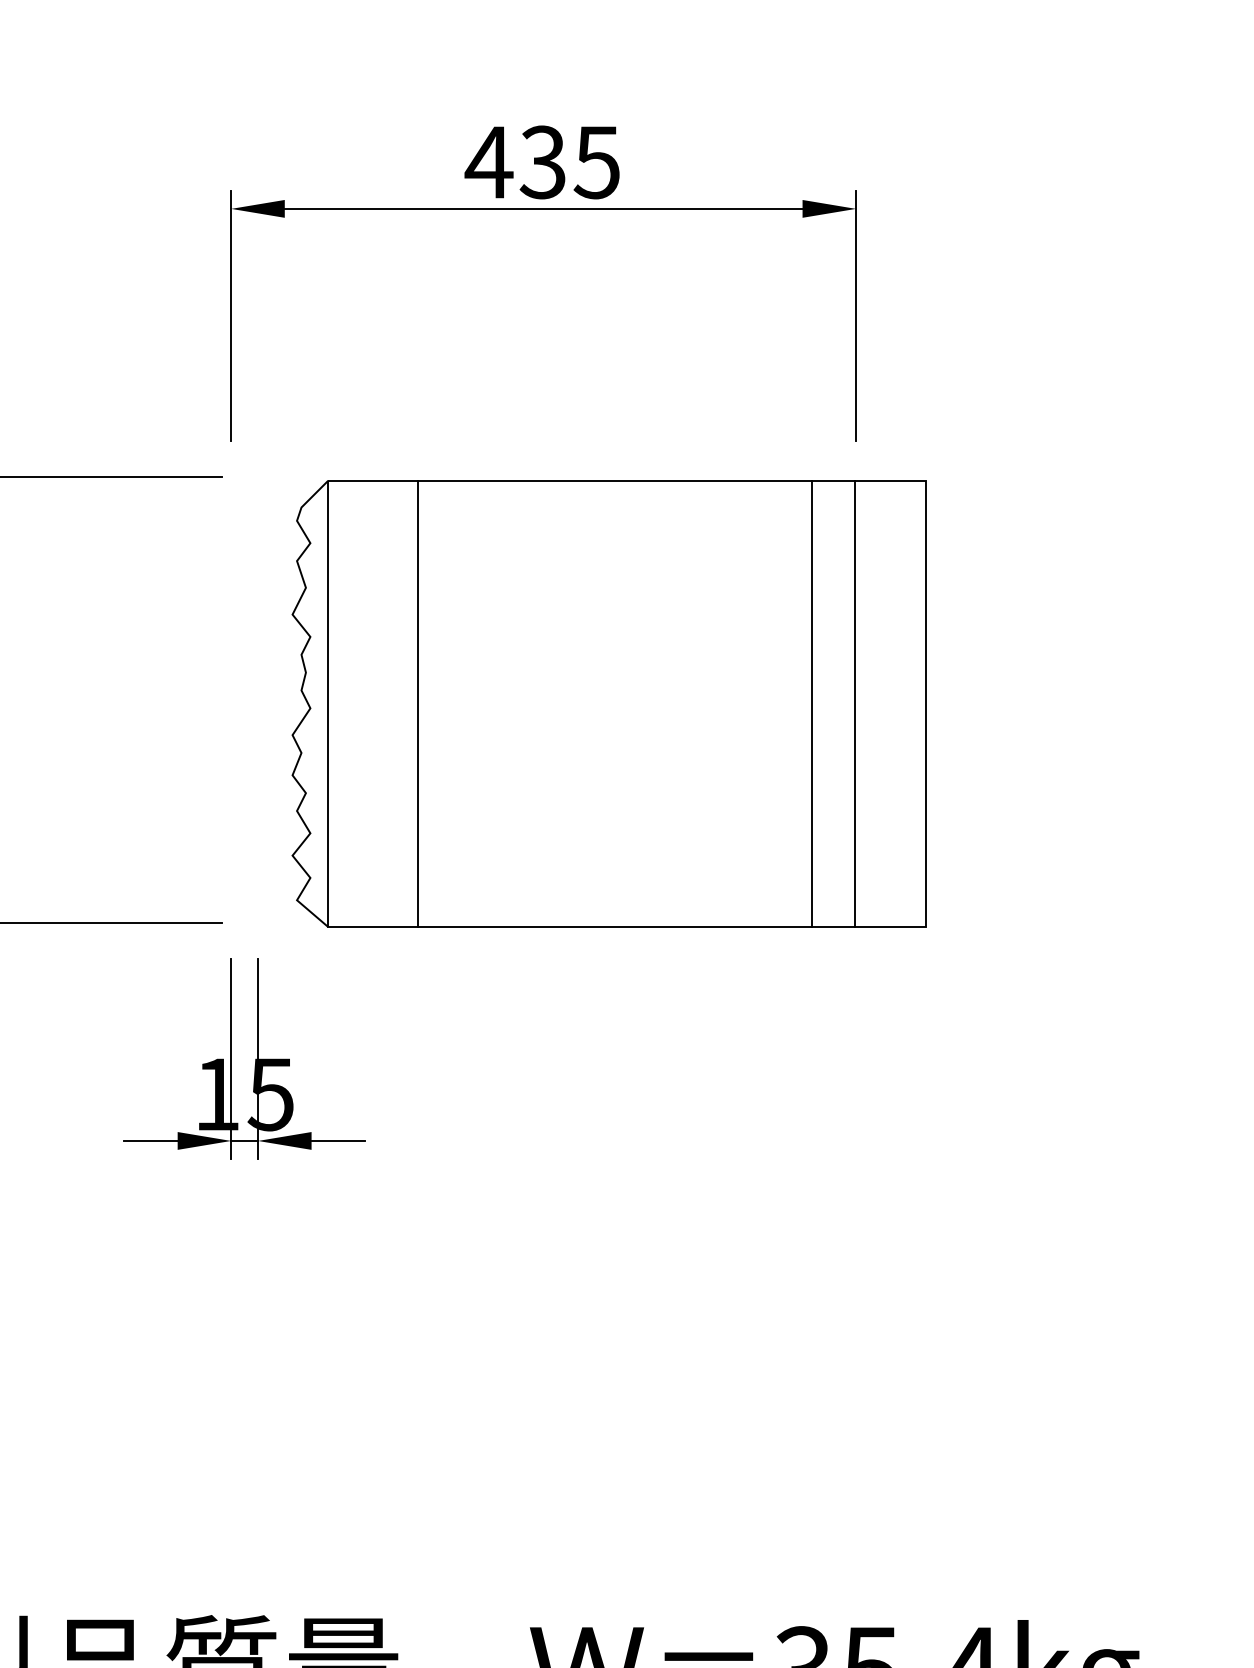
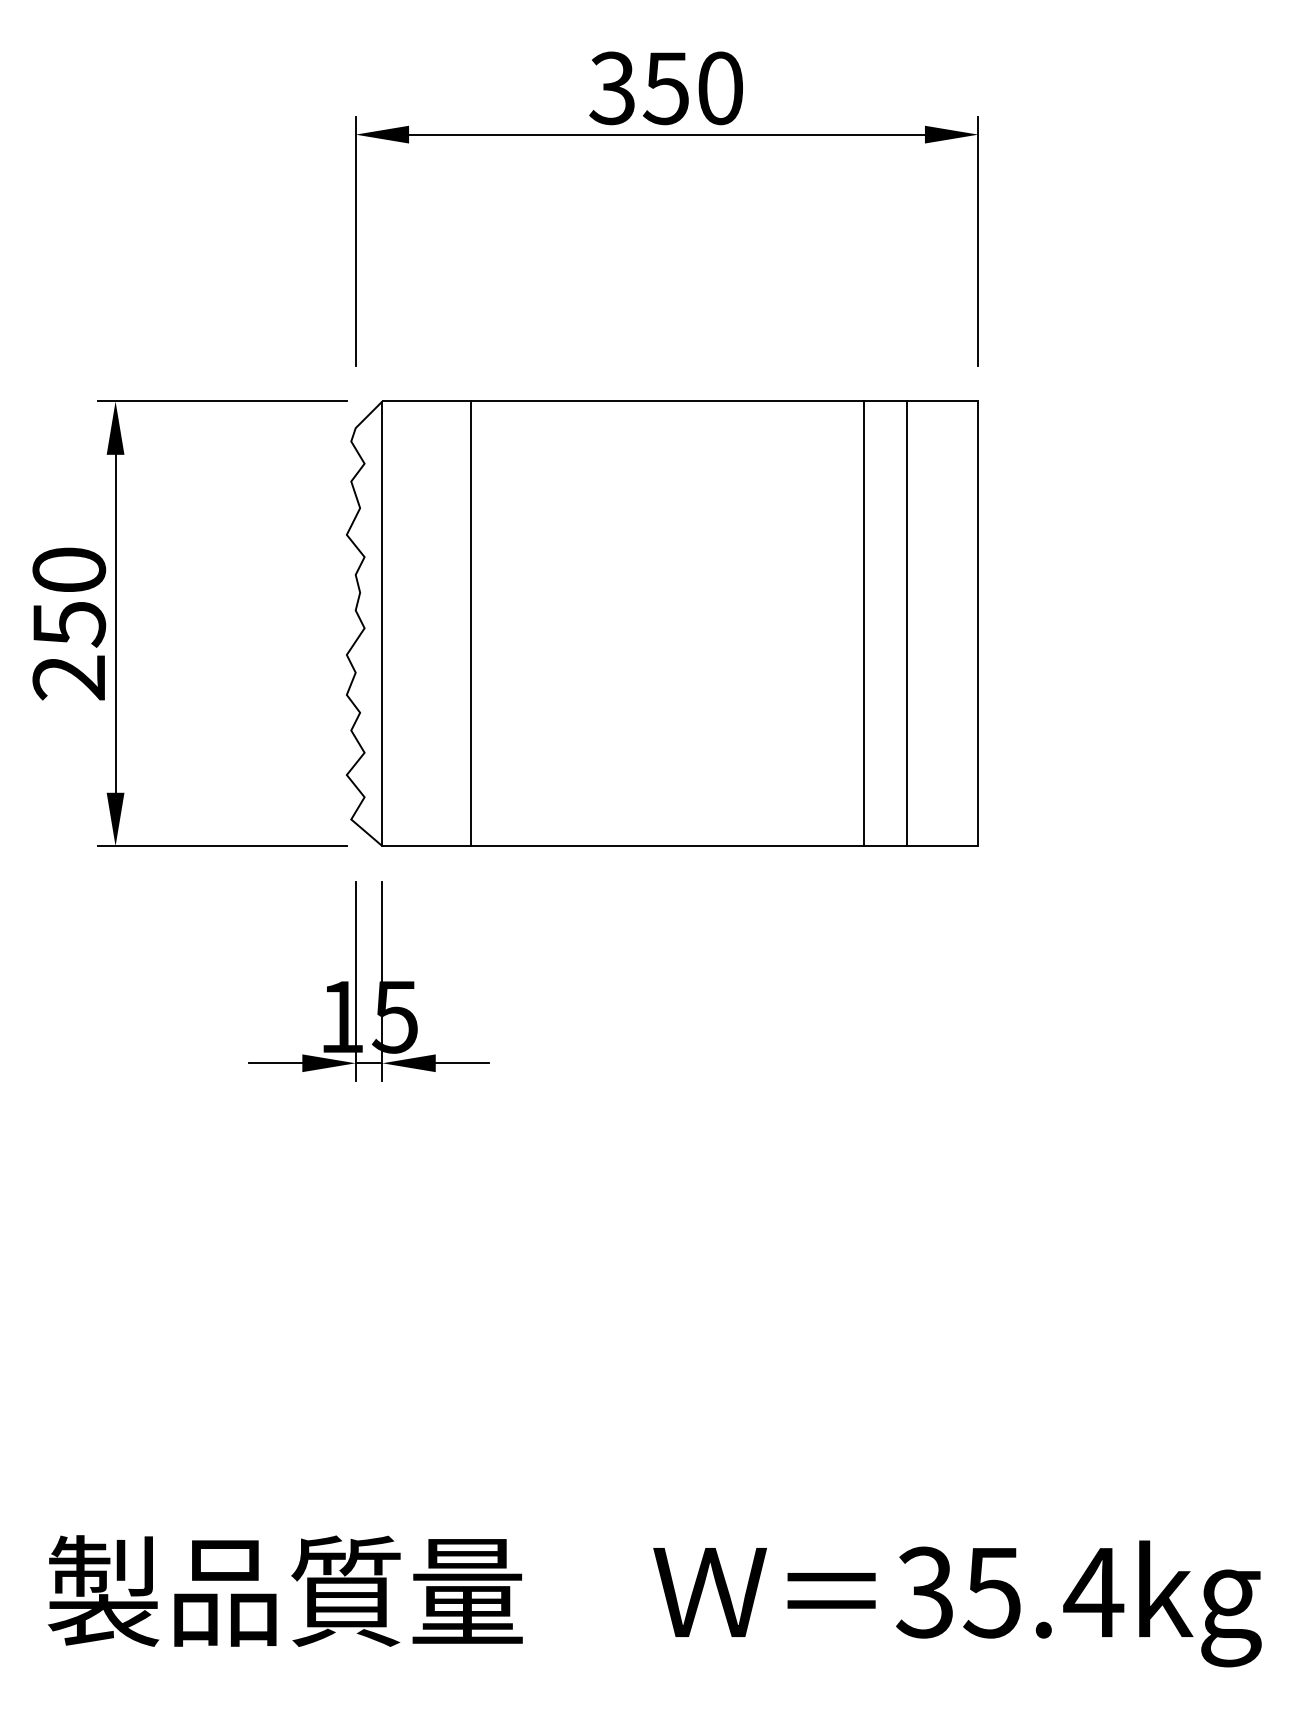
text: (542, 162) -> (665, 88), 435 -> 350
part: (609, 703) -> (662, 623), moved

